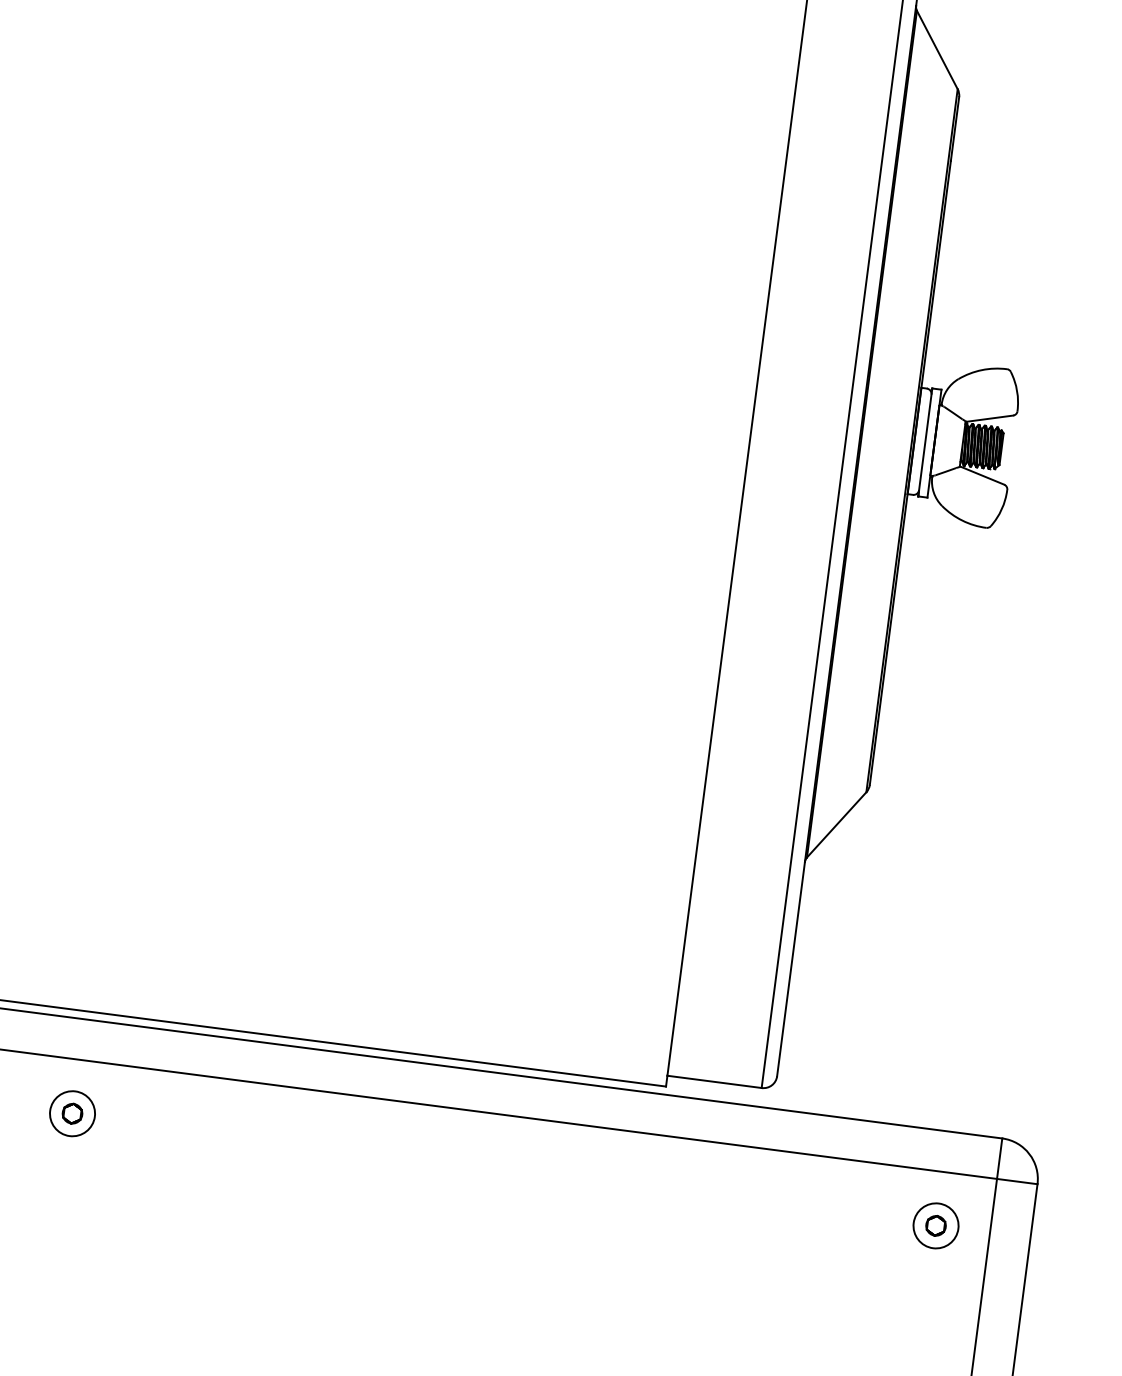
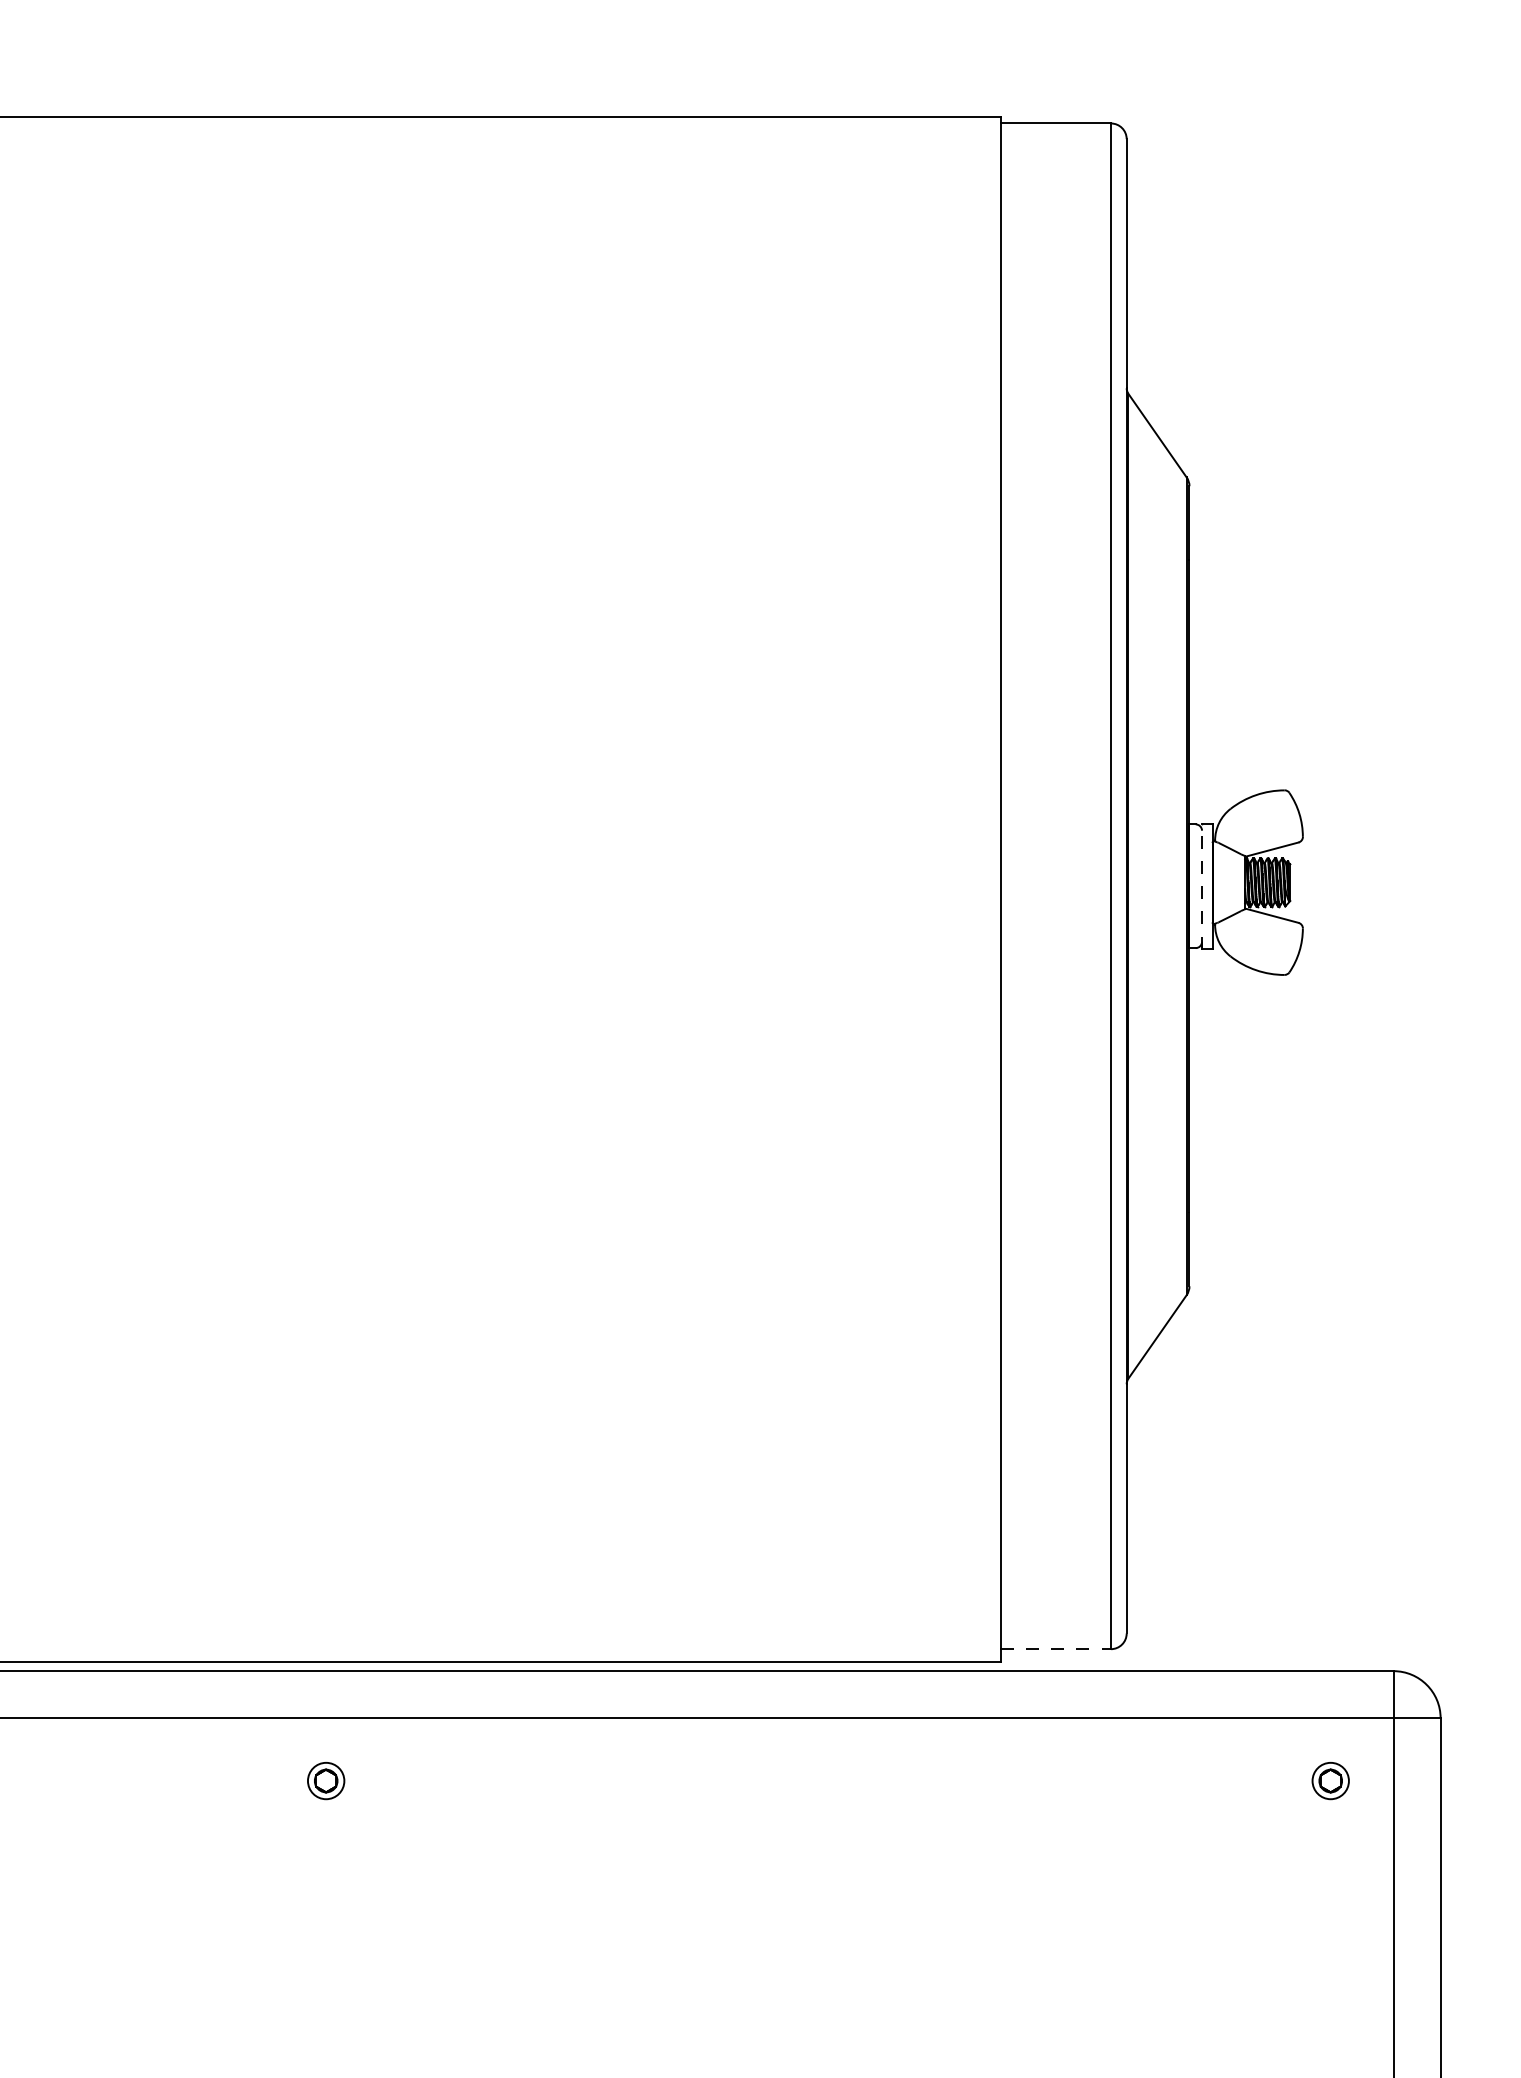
line: (925, 442) -> (1202, 886), solid -> dashed
line: (714, 1082) -> (1056, 1649), solid -> dashed
circle: (72, 1114) -> (326, 1781), size x0.7
circle: (935, 1226) -> (1330, 1781), size x0.7

